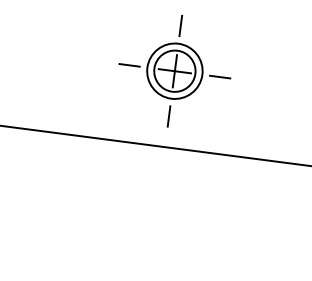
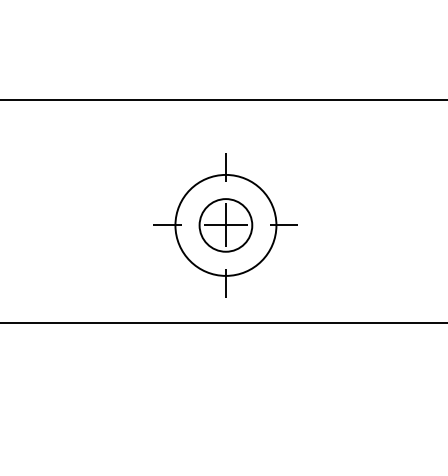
circle: (174, 70) -> (225, 224), size x1.43

